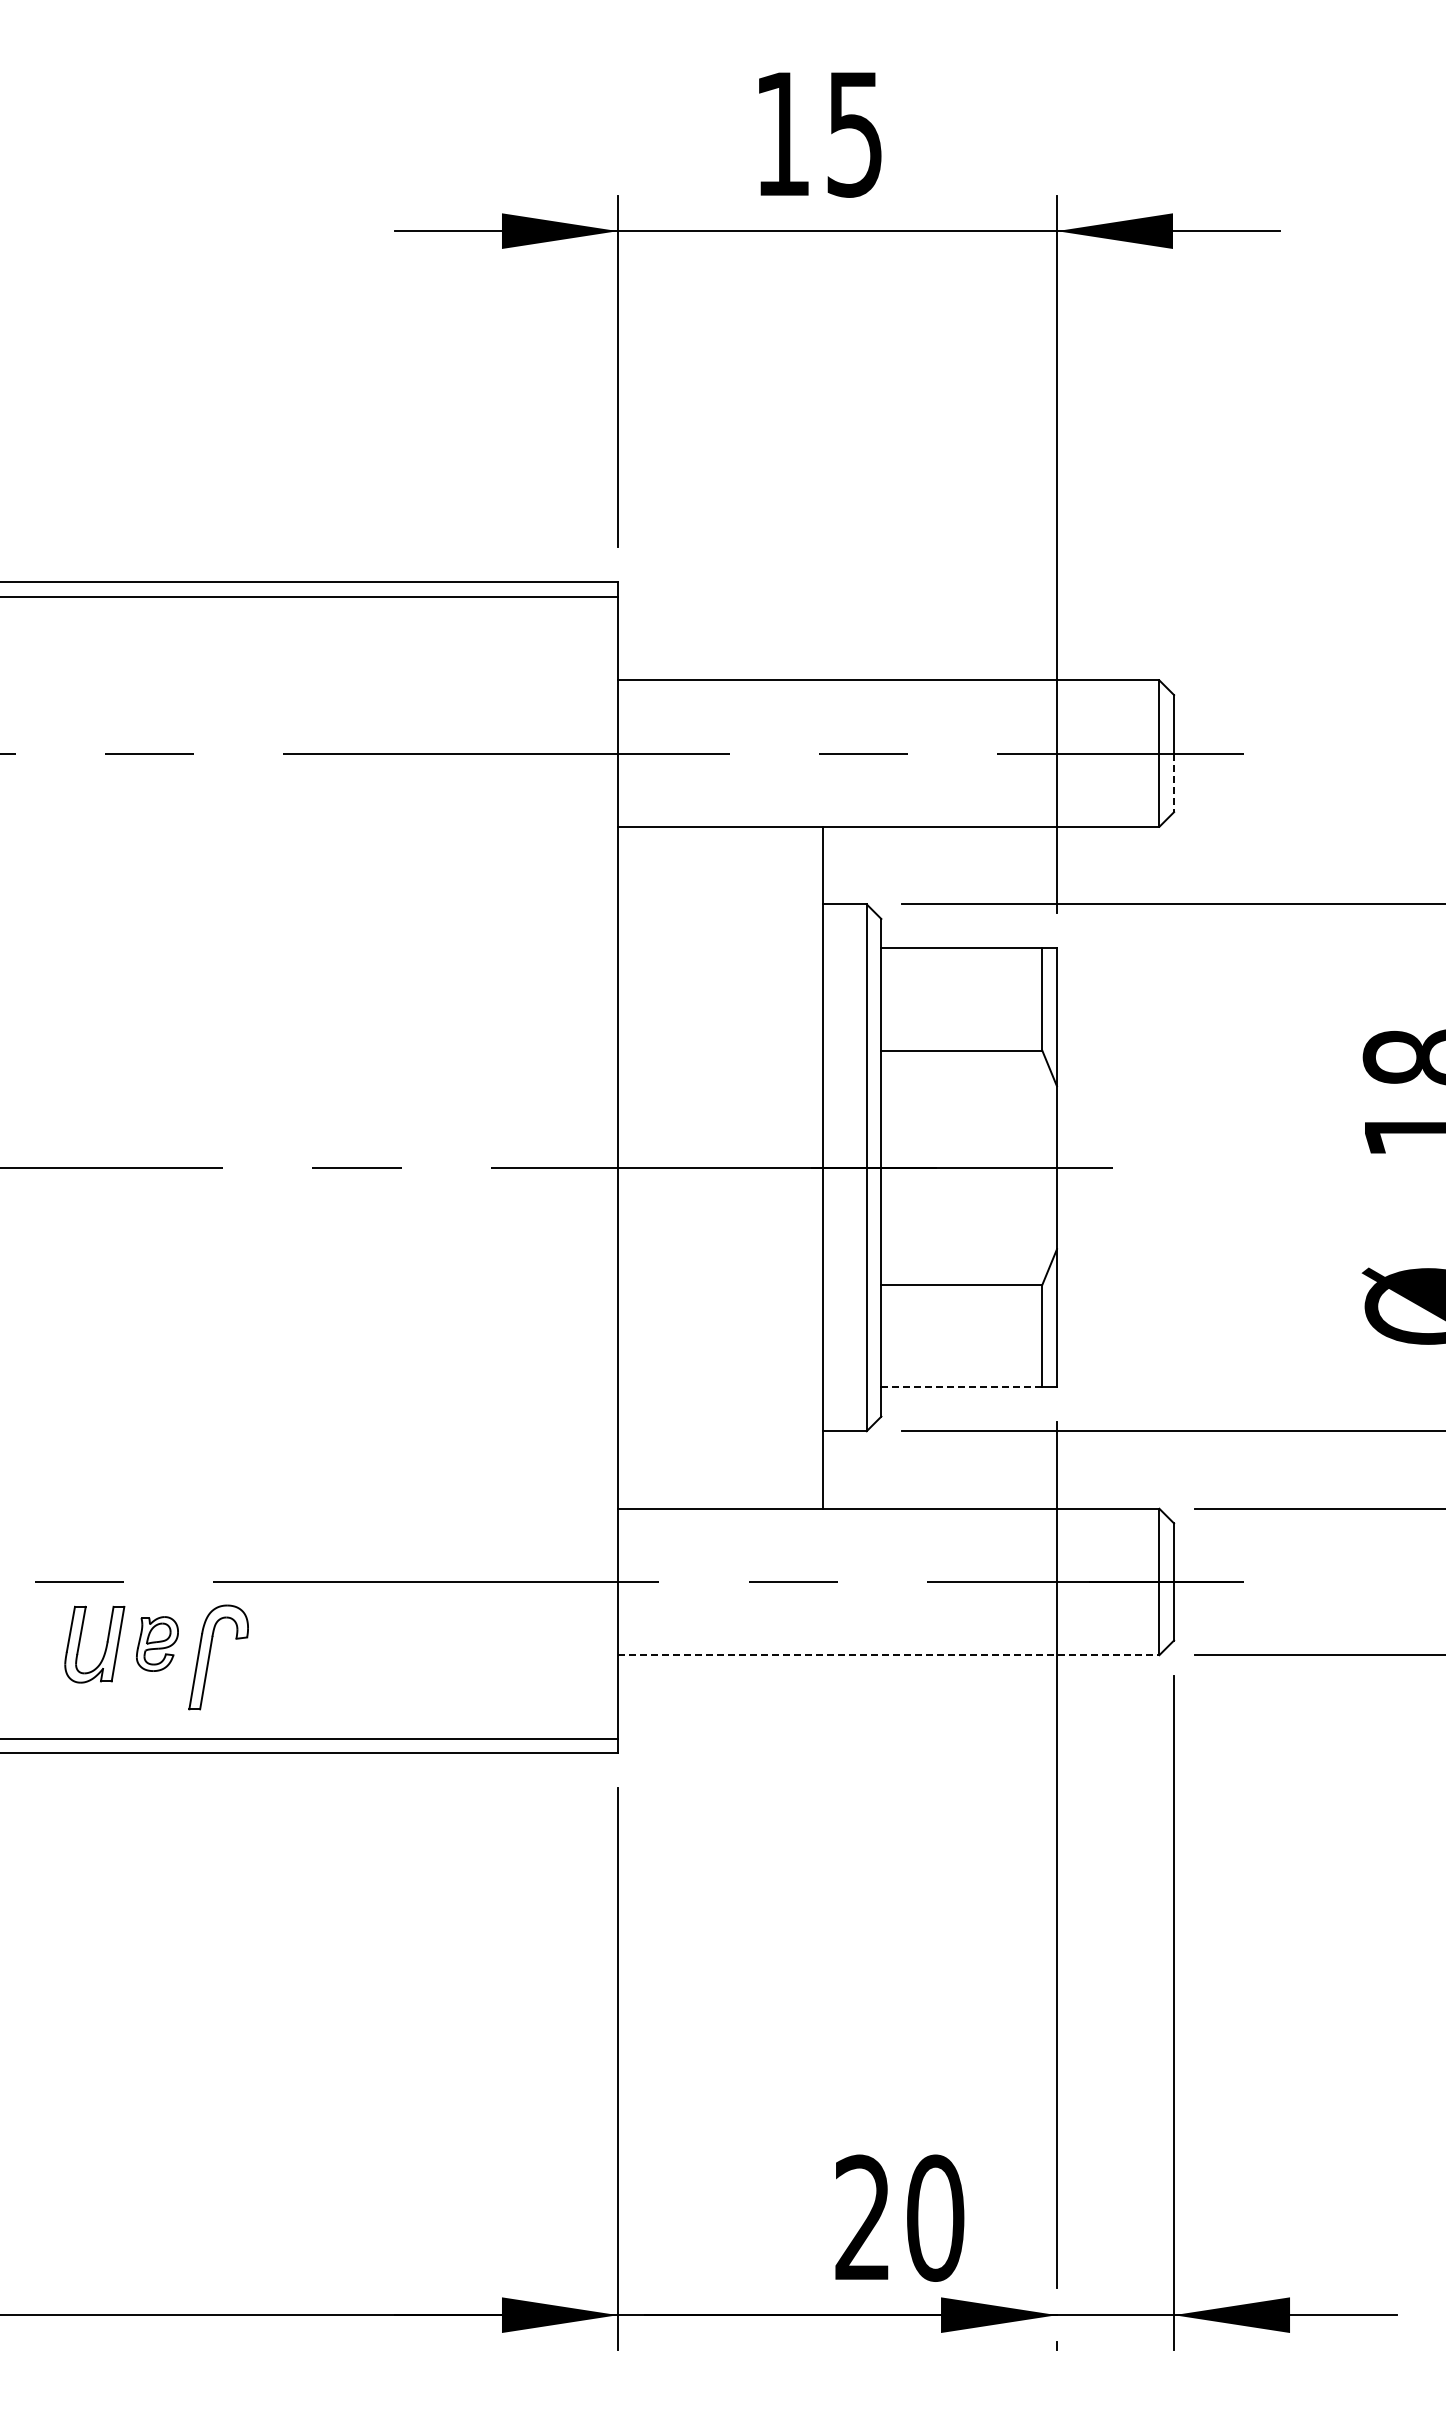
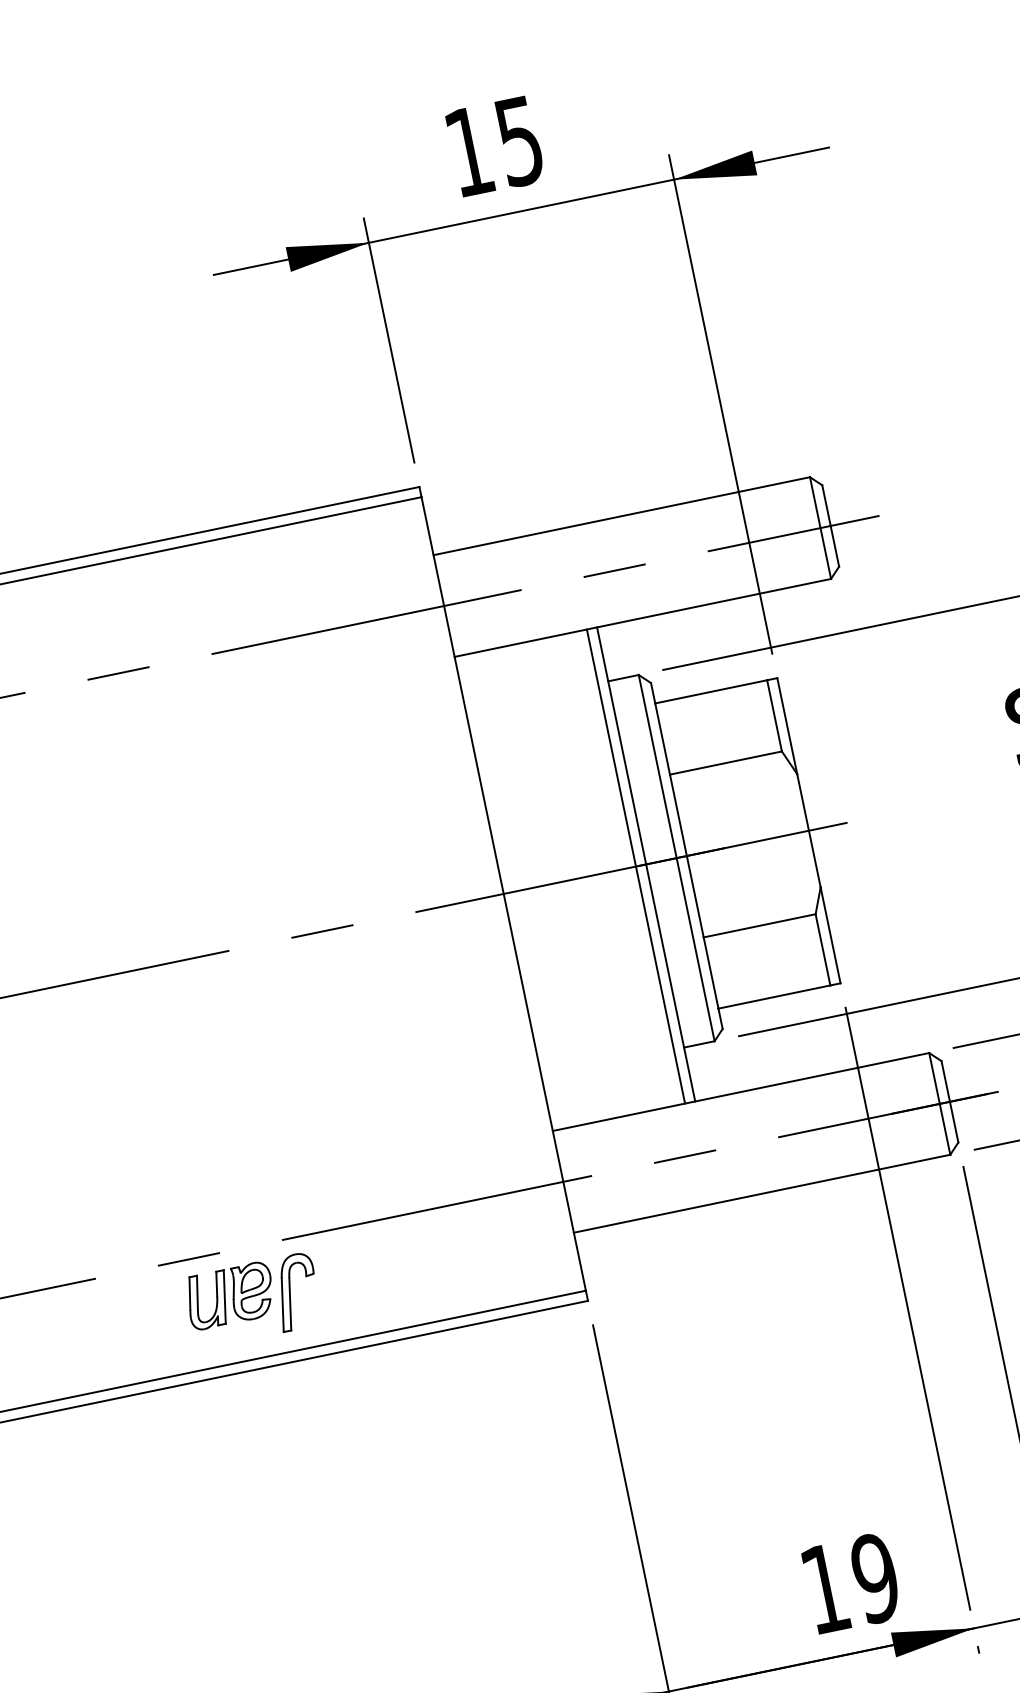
line: (1174, 783) -> (835, 546), dashed -> solid
line: (808, 1167) -> (636, 866), added
line: (962, 1387) -> (774, 997), dashed -> solid
part: (157, 1643) -> (252, 1290), size x1.43
line: (888, 1655) -> (762, 1194), dashed -> solid
text: (899, 2217) -> (850, 1583), 20 -> 19

